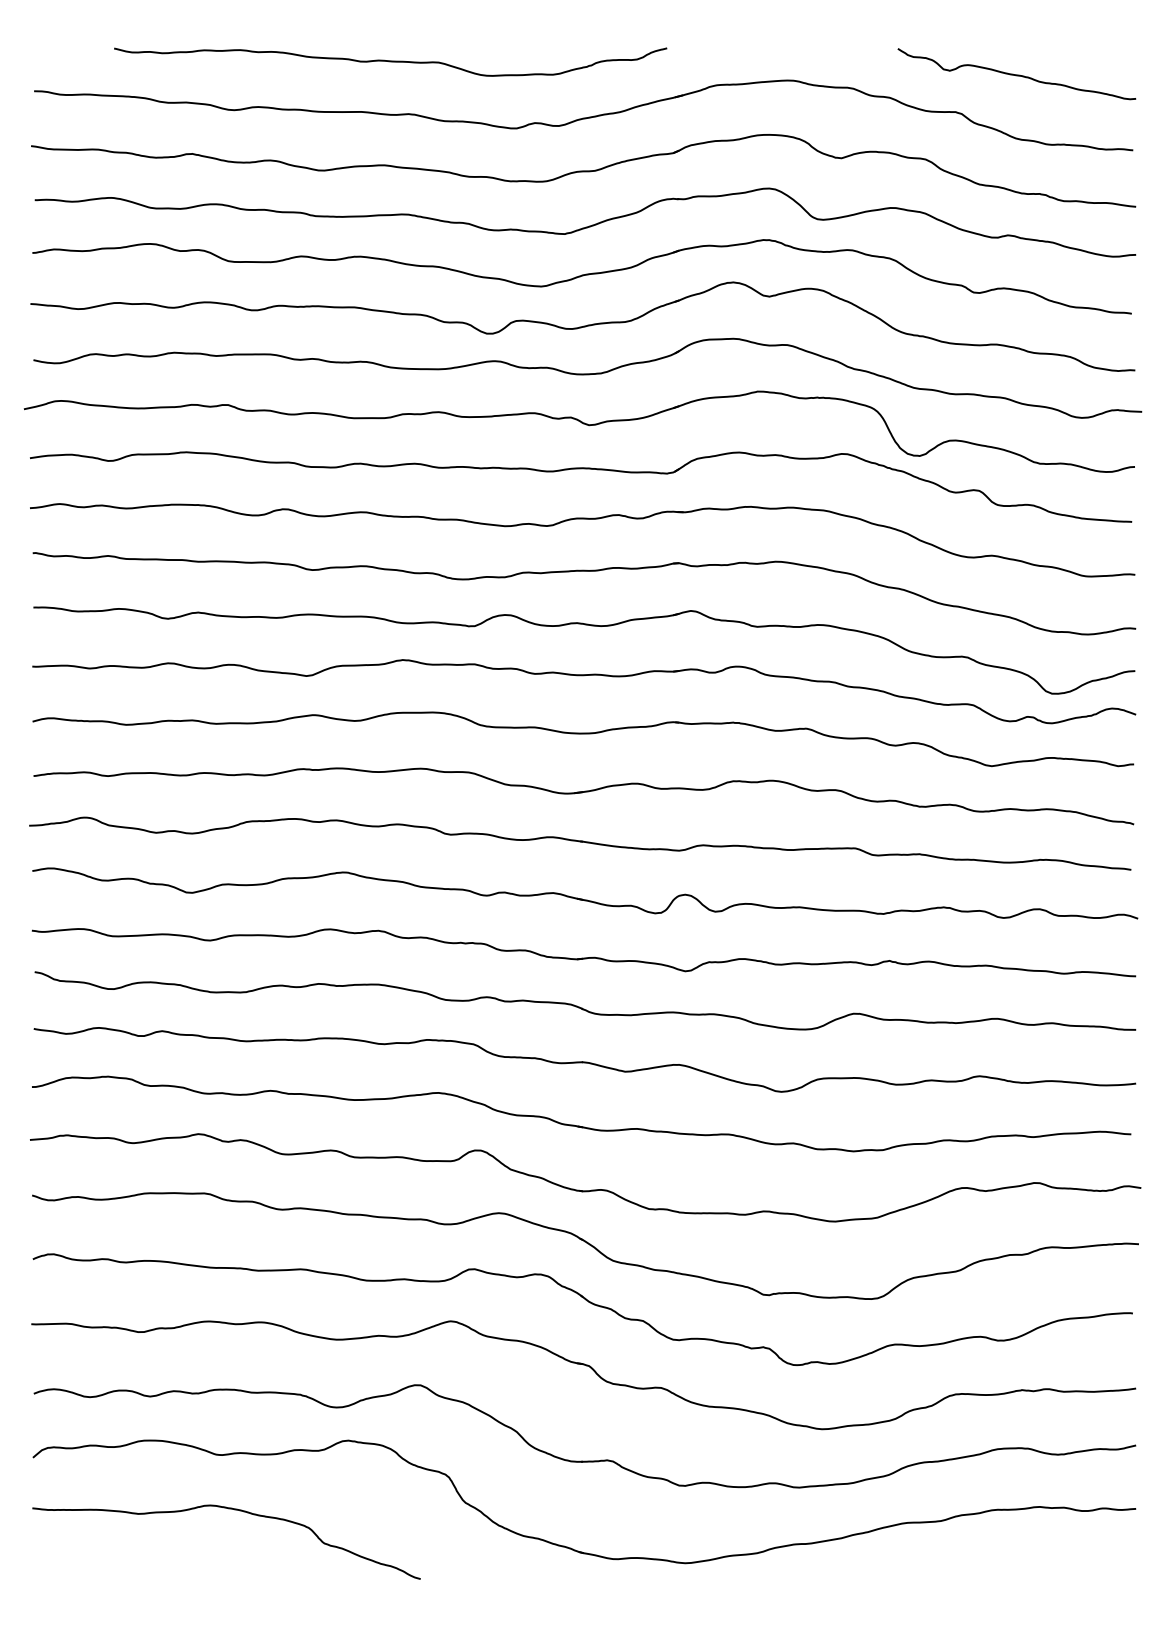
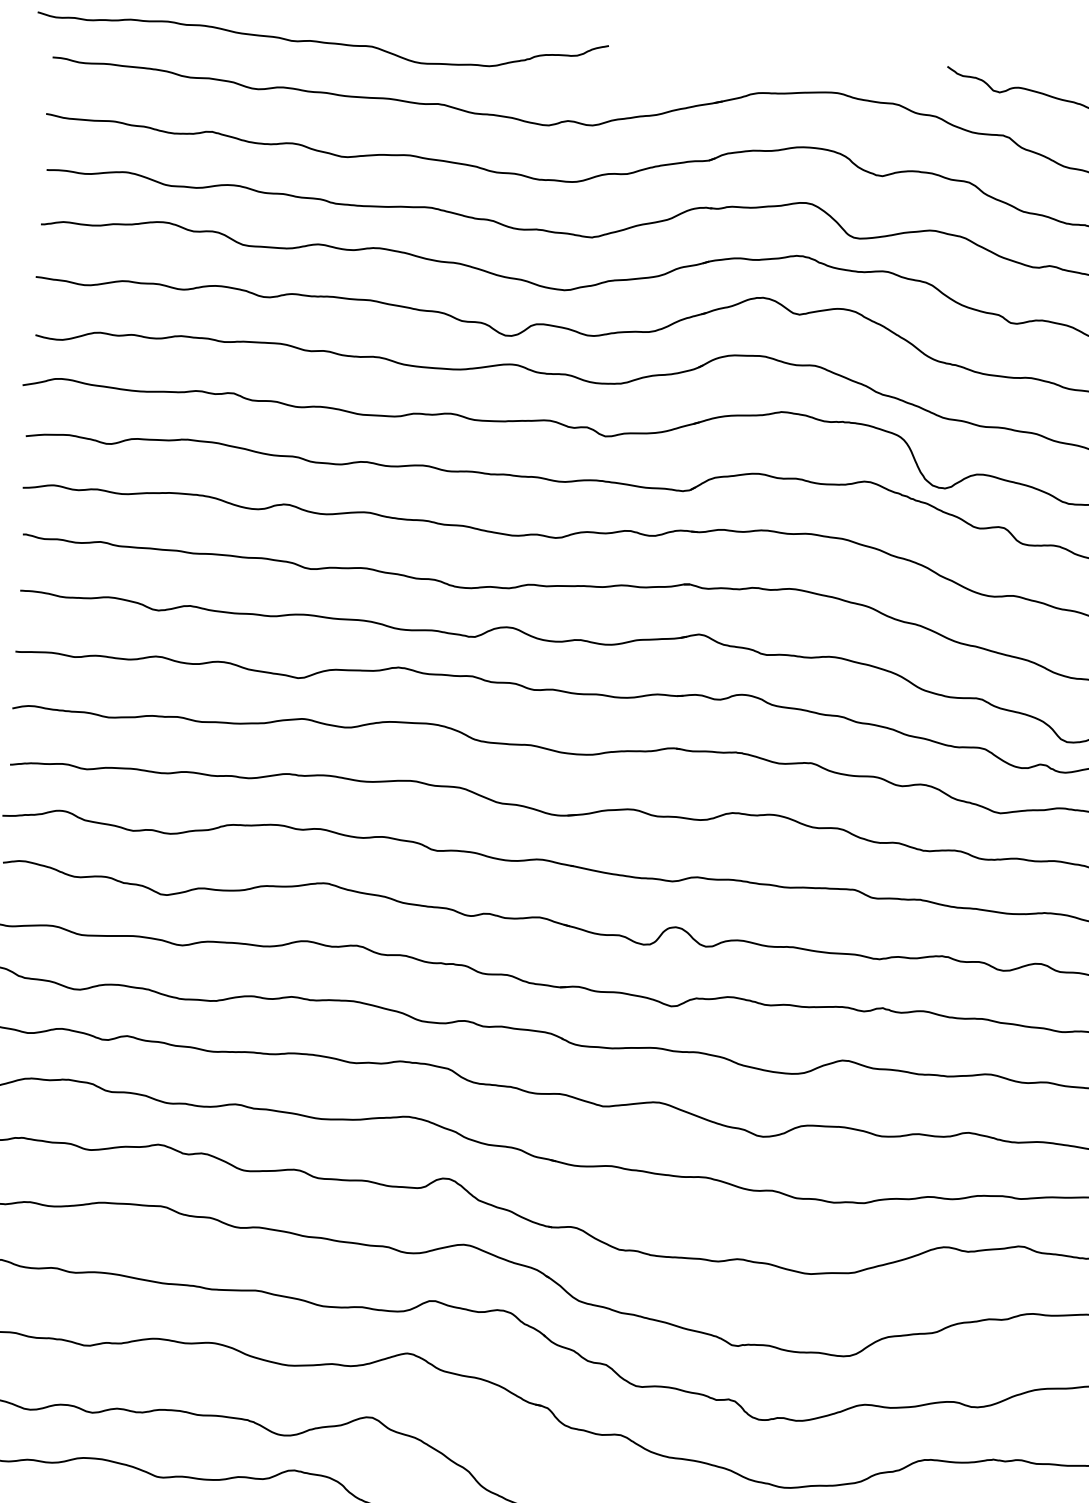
curve: (390, 61) -> (322, 42), moved

